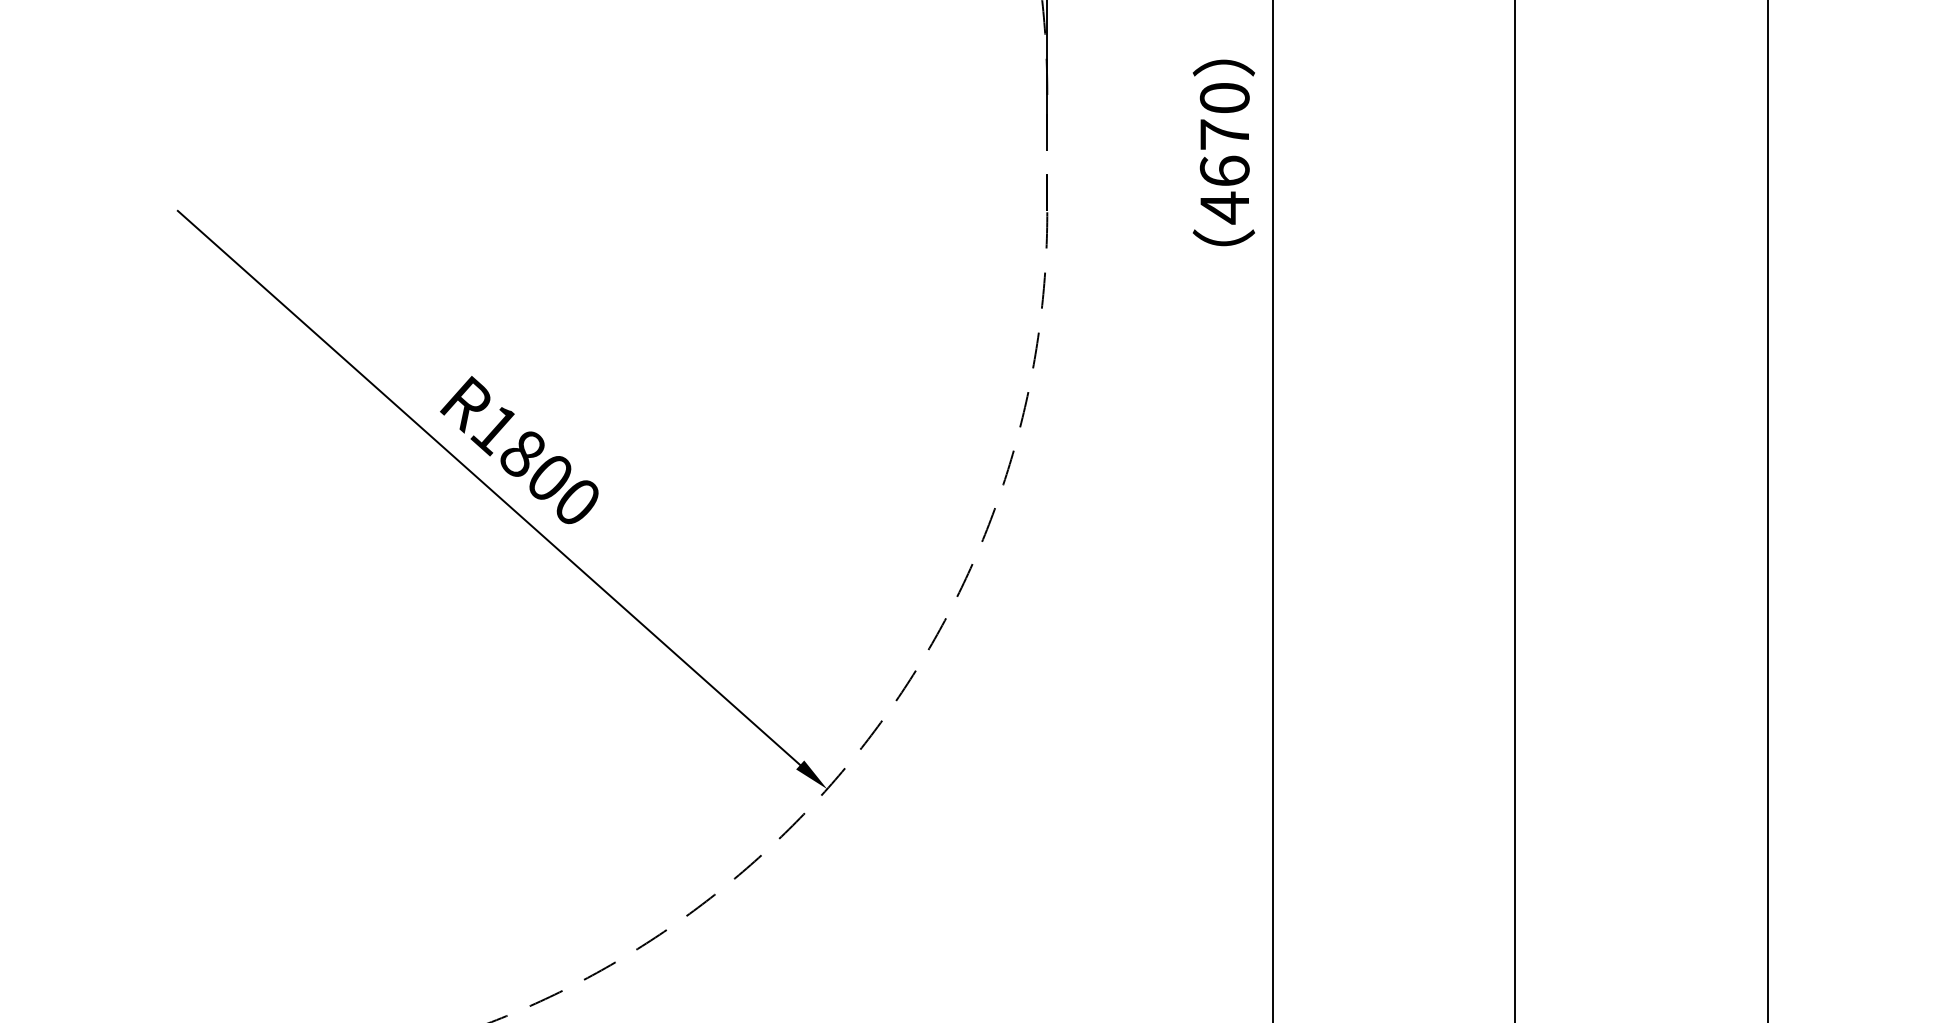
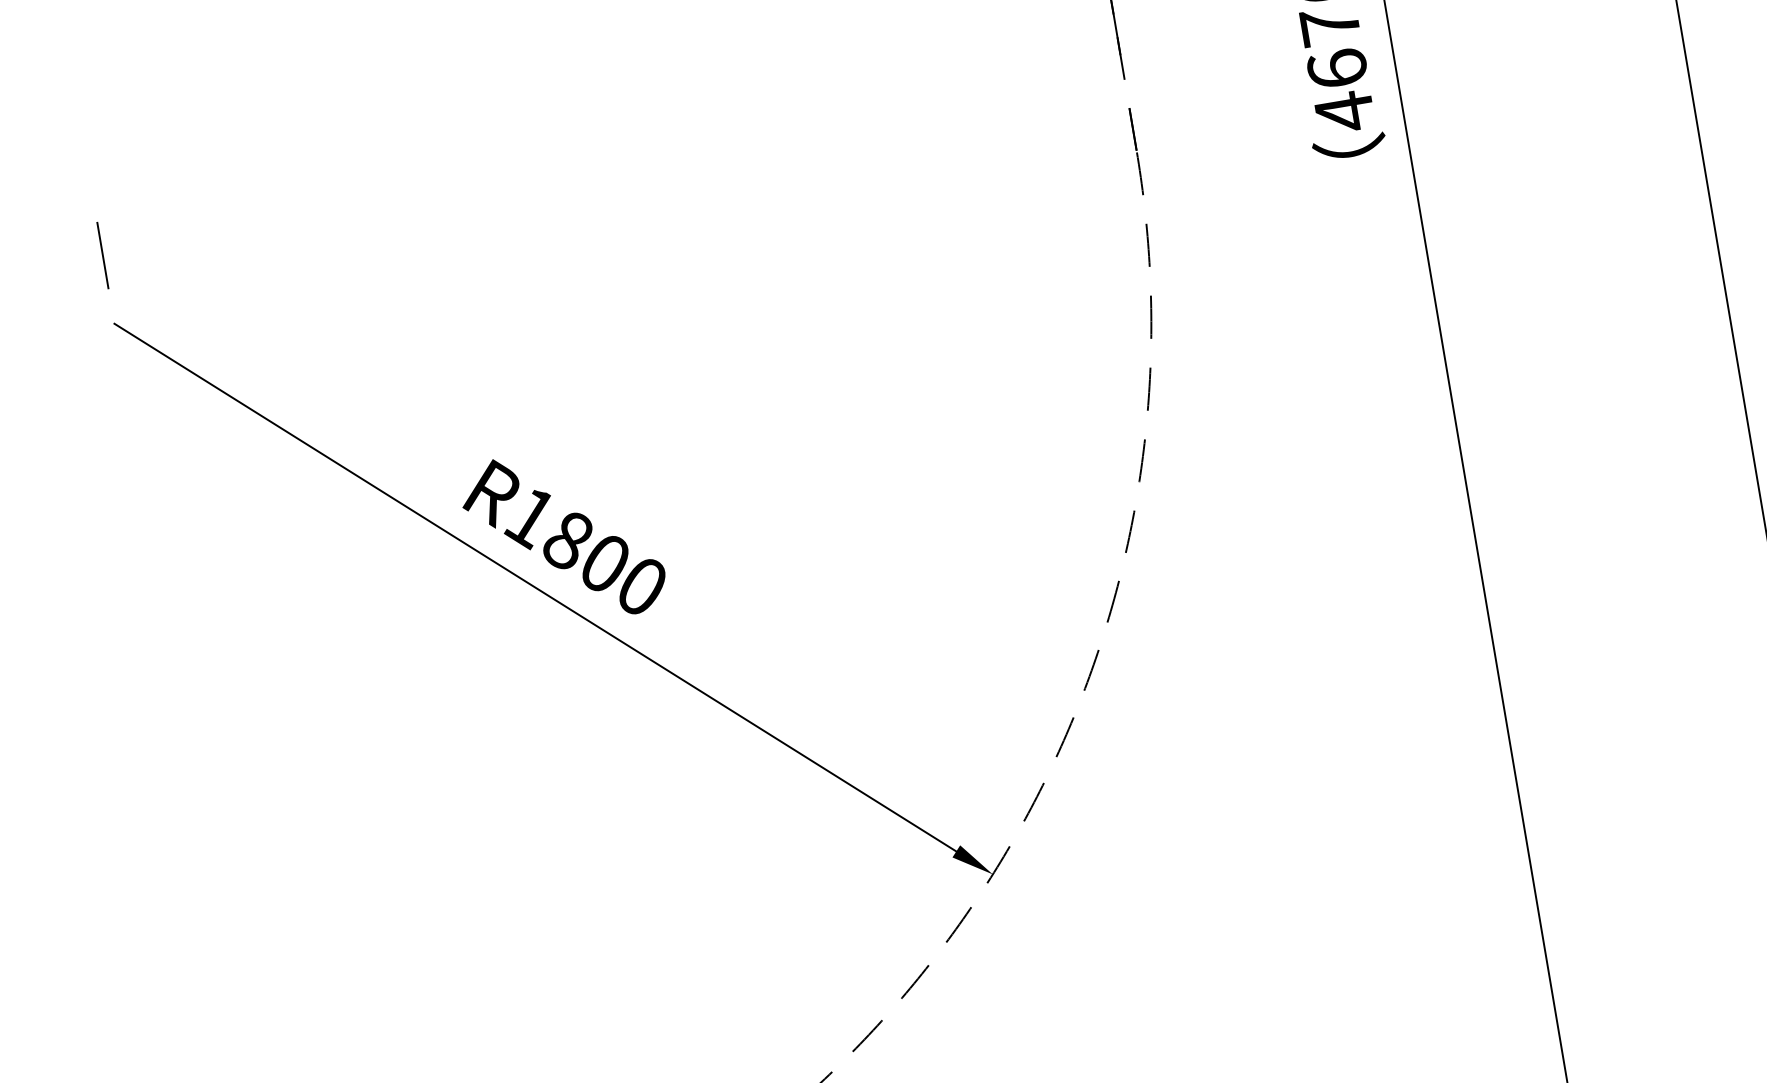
line: (177, 152) -> (102, 255), added

